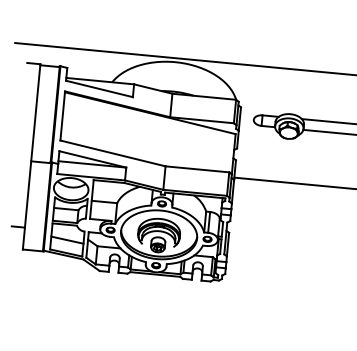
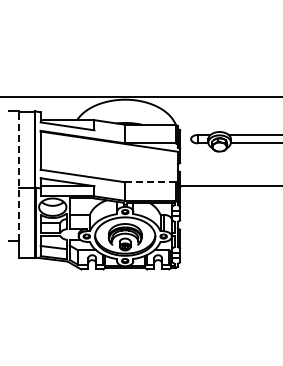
line: (32, 146) -> (19, 176), solid -> dashed
line: (196, 169) -> (149, 182), solid -> dashed

